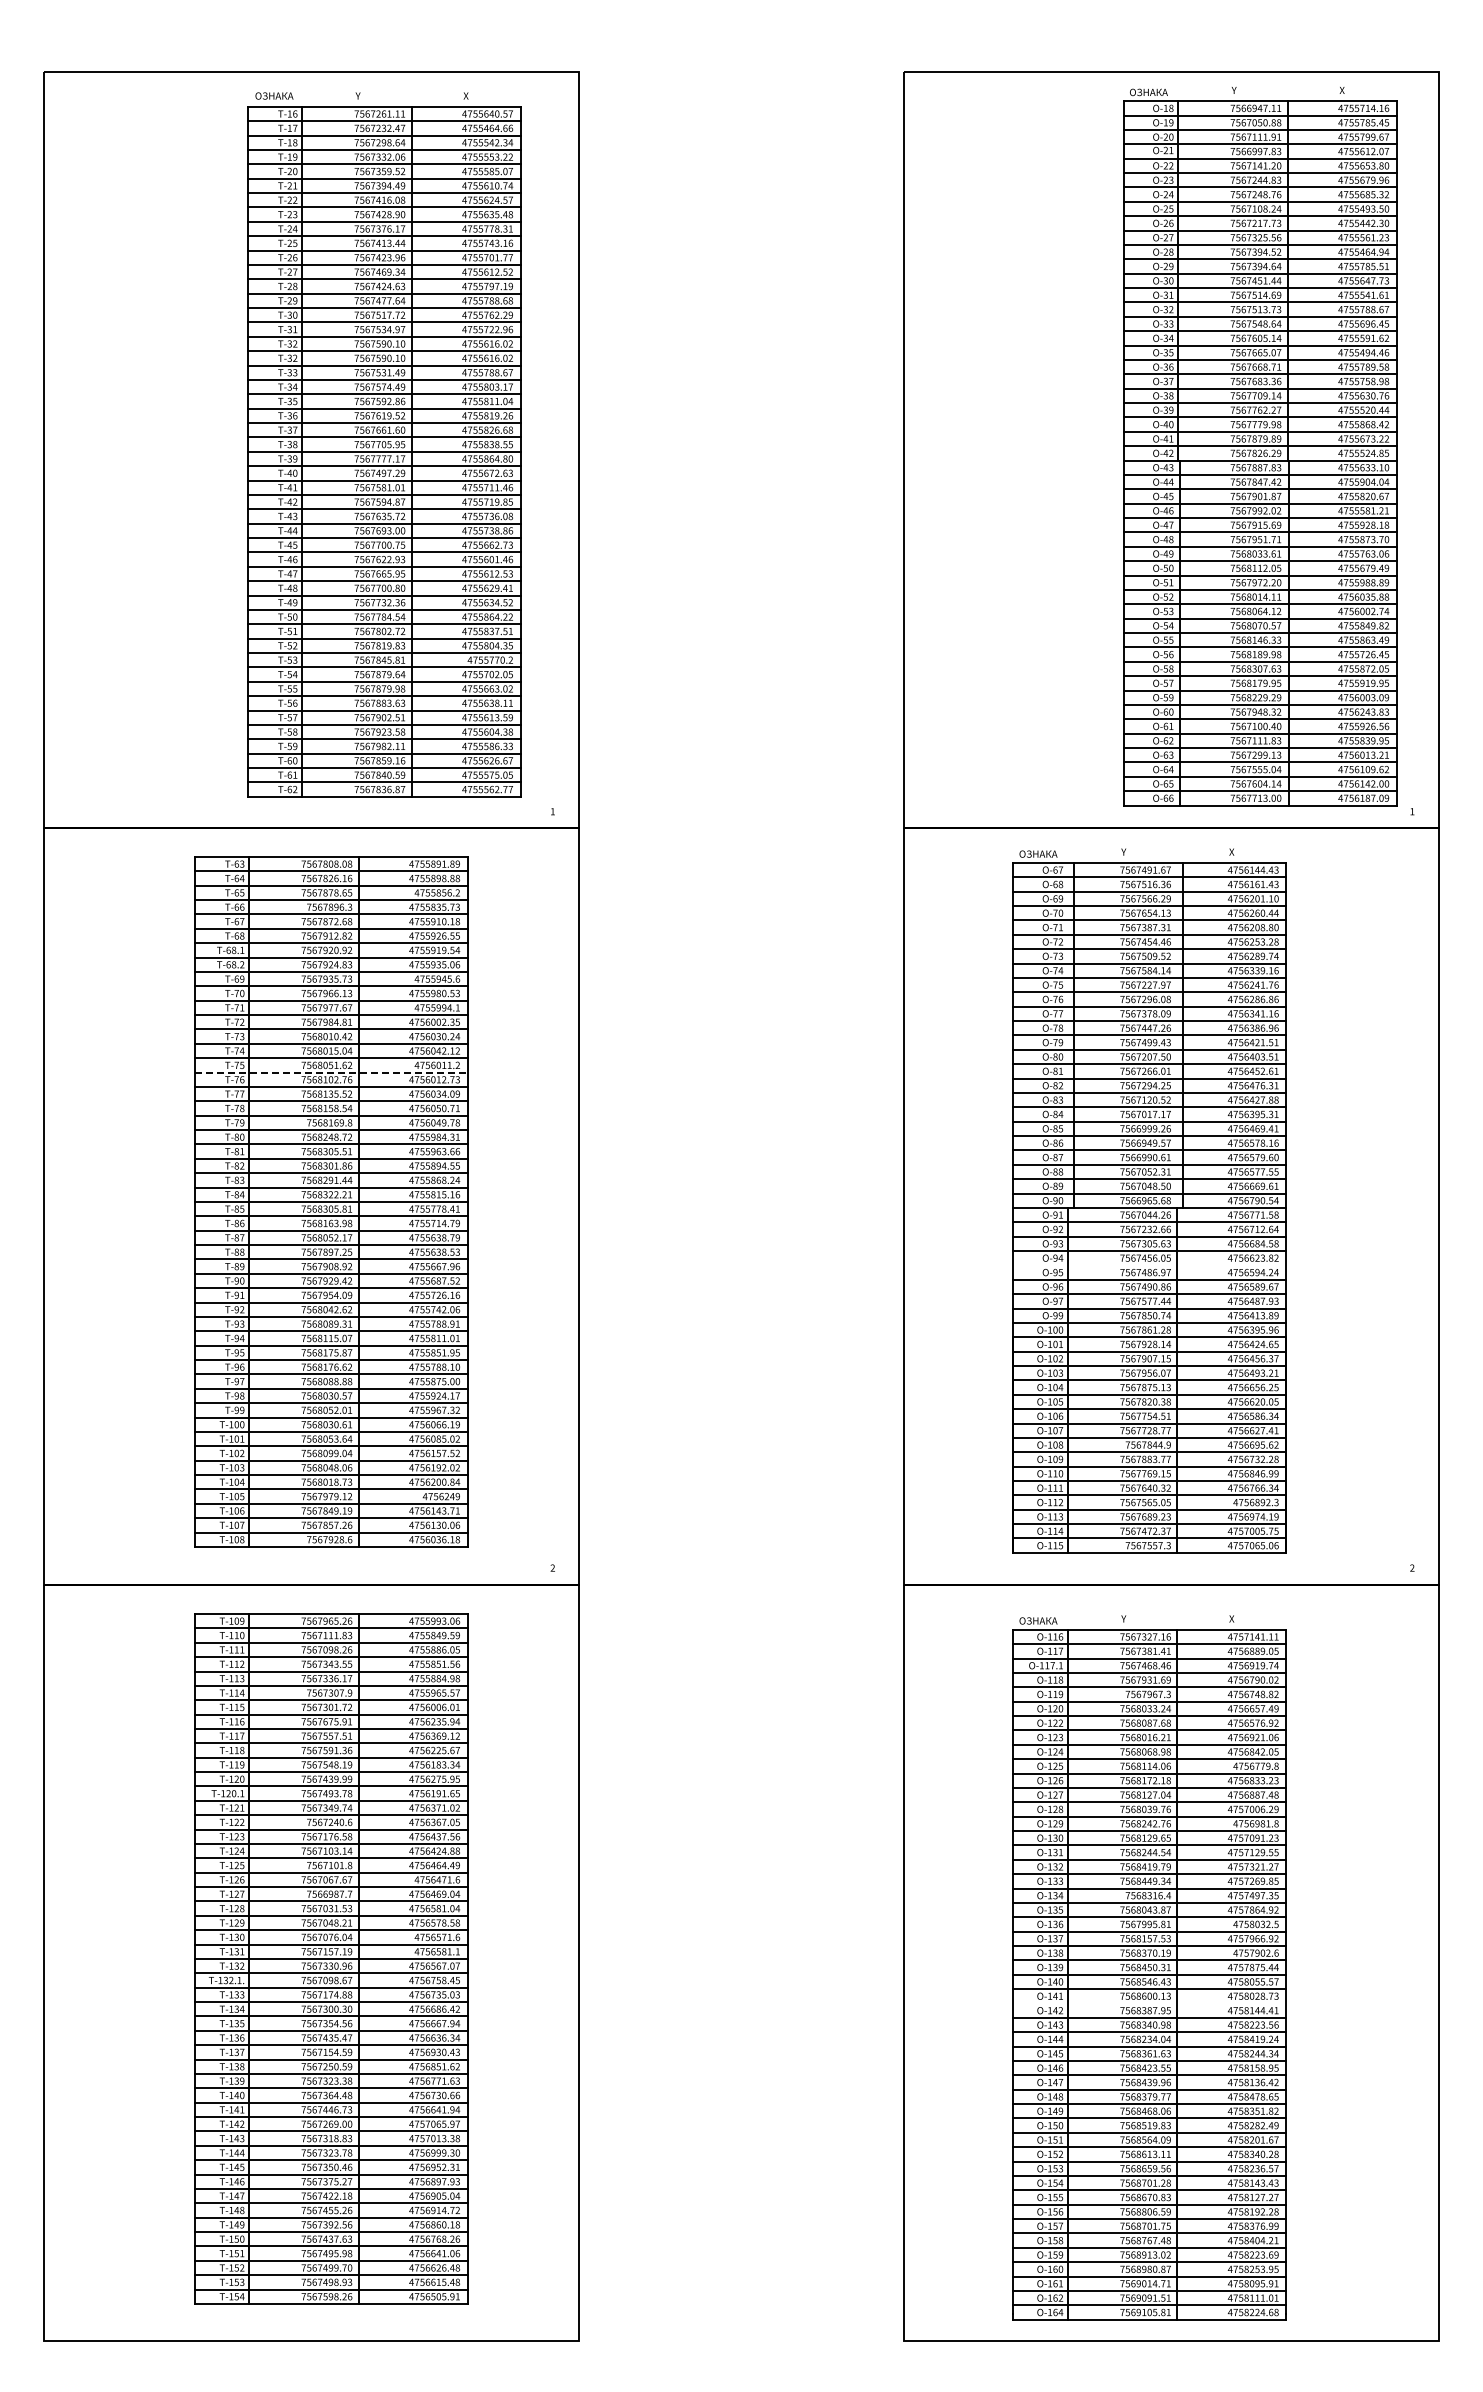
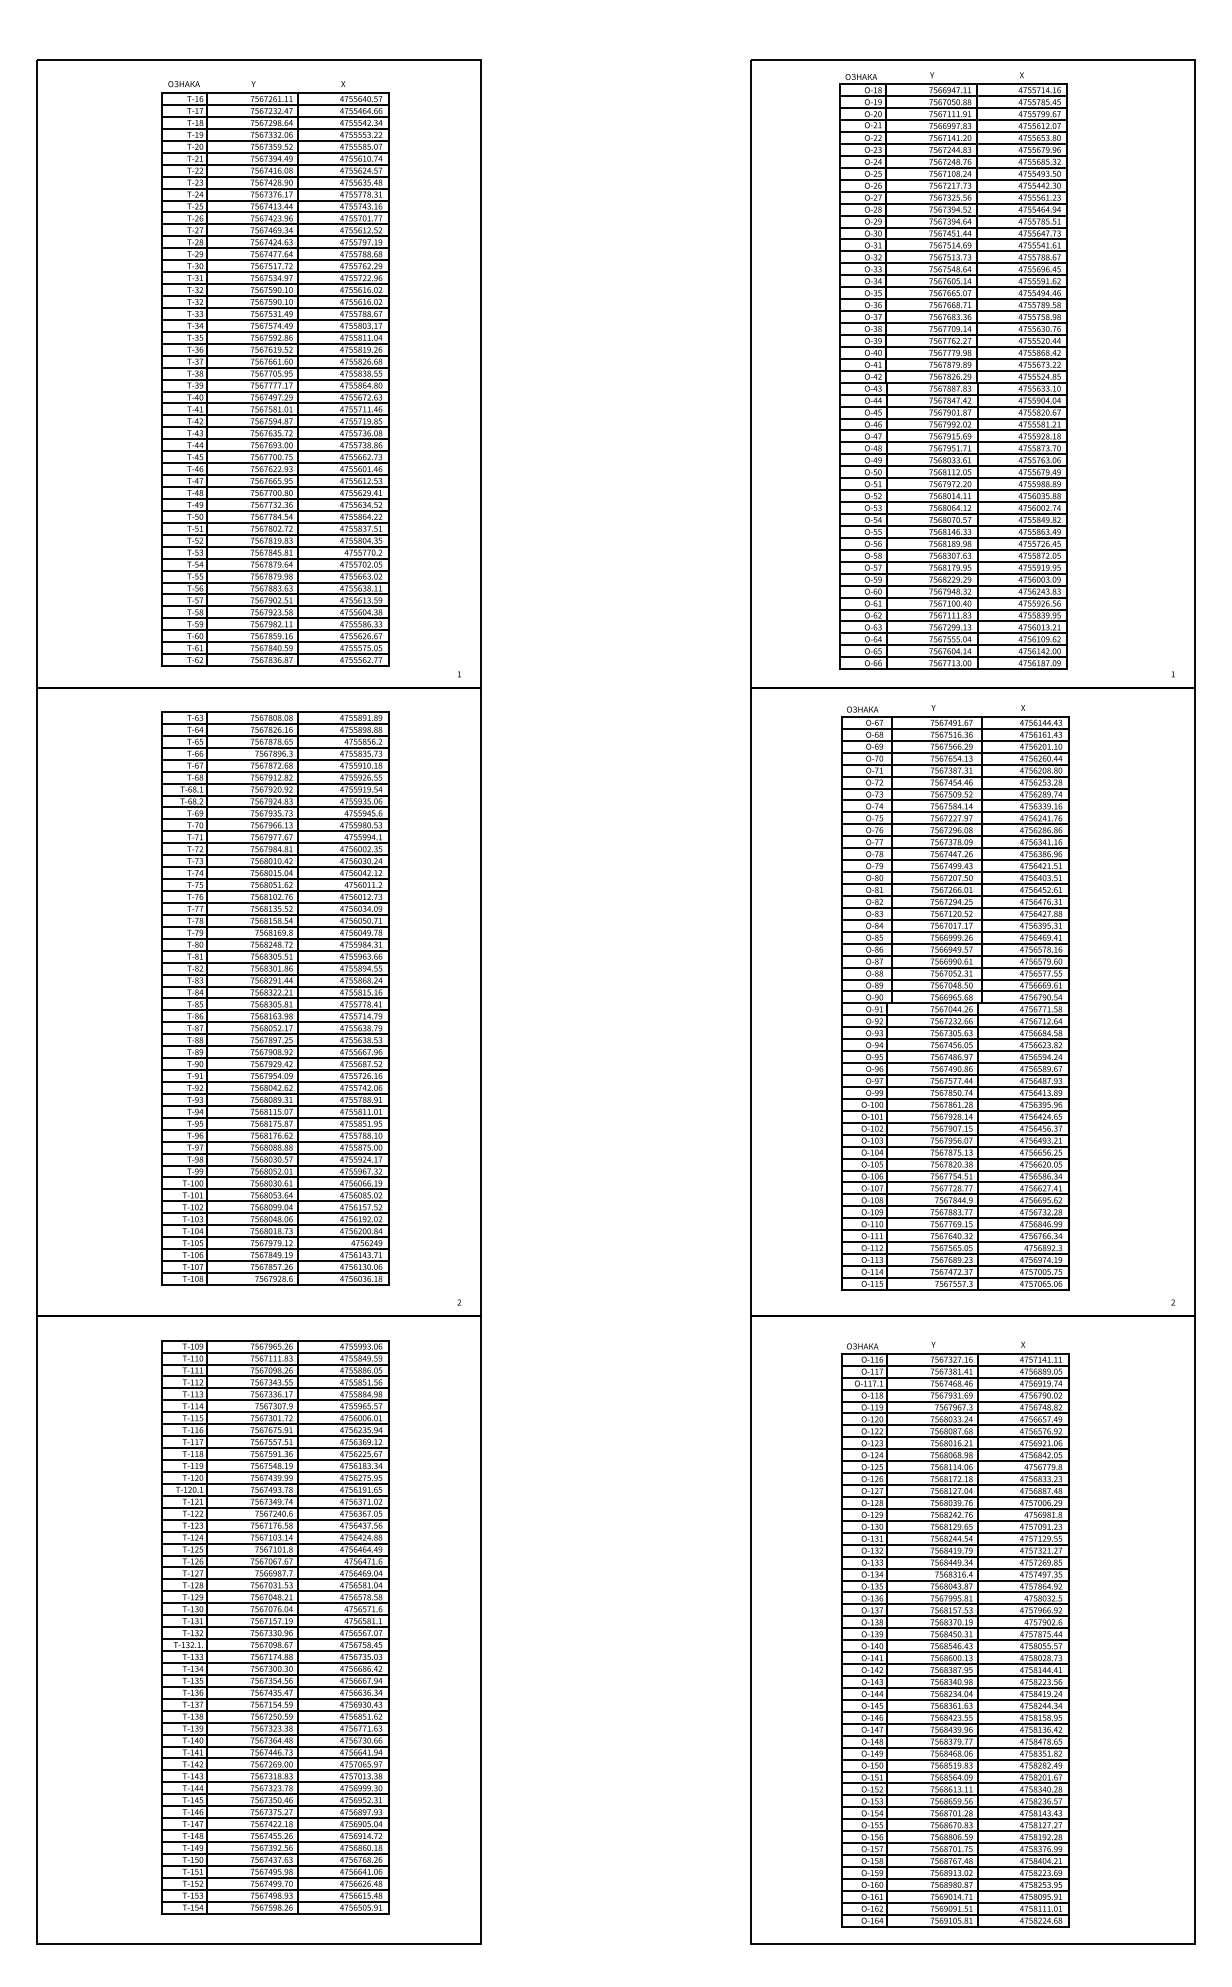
part: (384, 444) -> (275, 373), moved
part: (1260, 446) -> (954, 371), moved
line: (331, 1072) -> (275, 890), dashed -> solid
line: (1149, 1265) -> (954, 1051), added
line: (1149, 2003) -> (954, 1664), added

